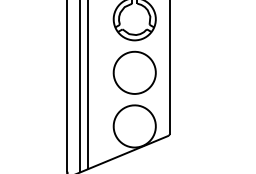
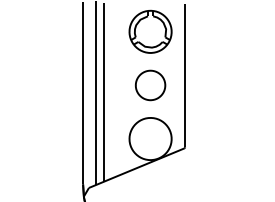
part: (134, 72) -> (150, 85), size x0.7

